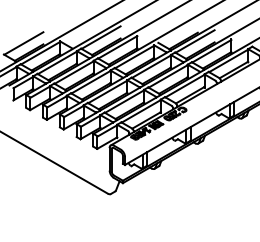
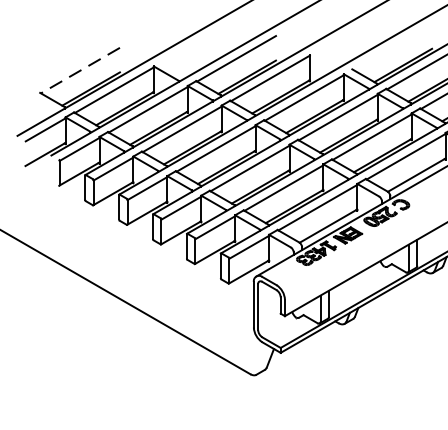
line: (23, 43) -> (79, 70), solid -> dashed

